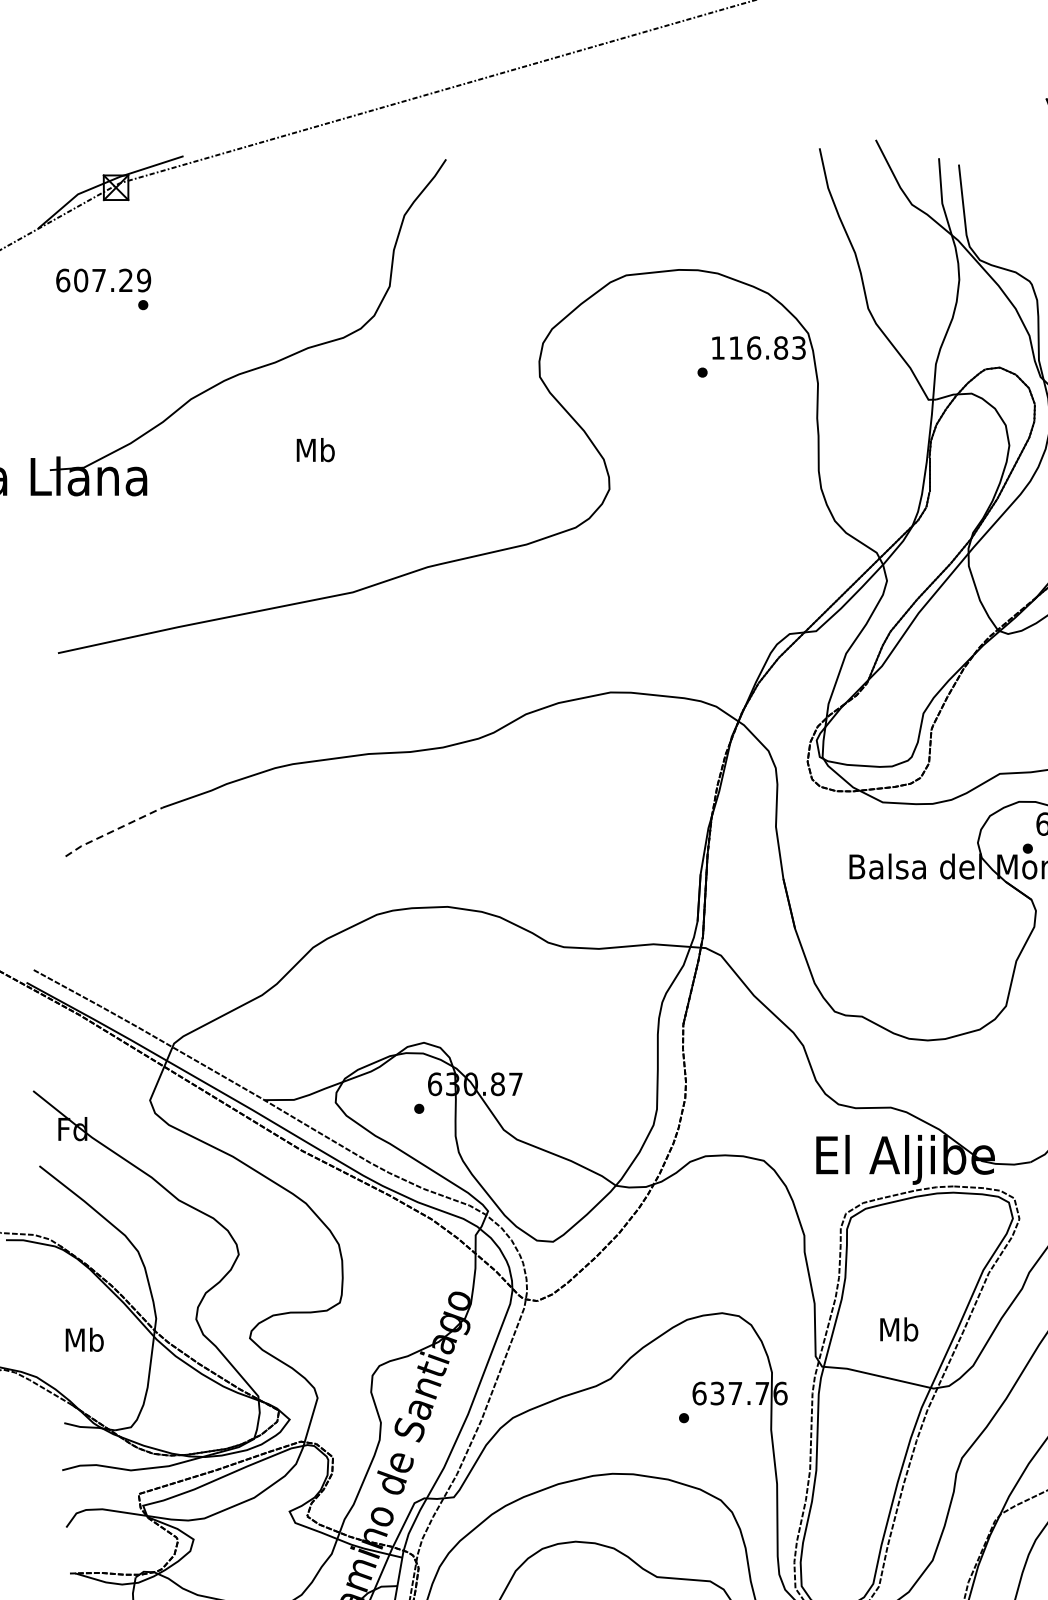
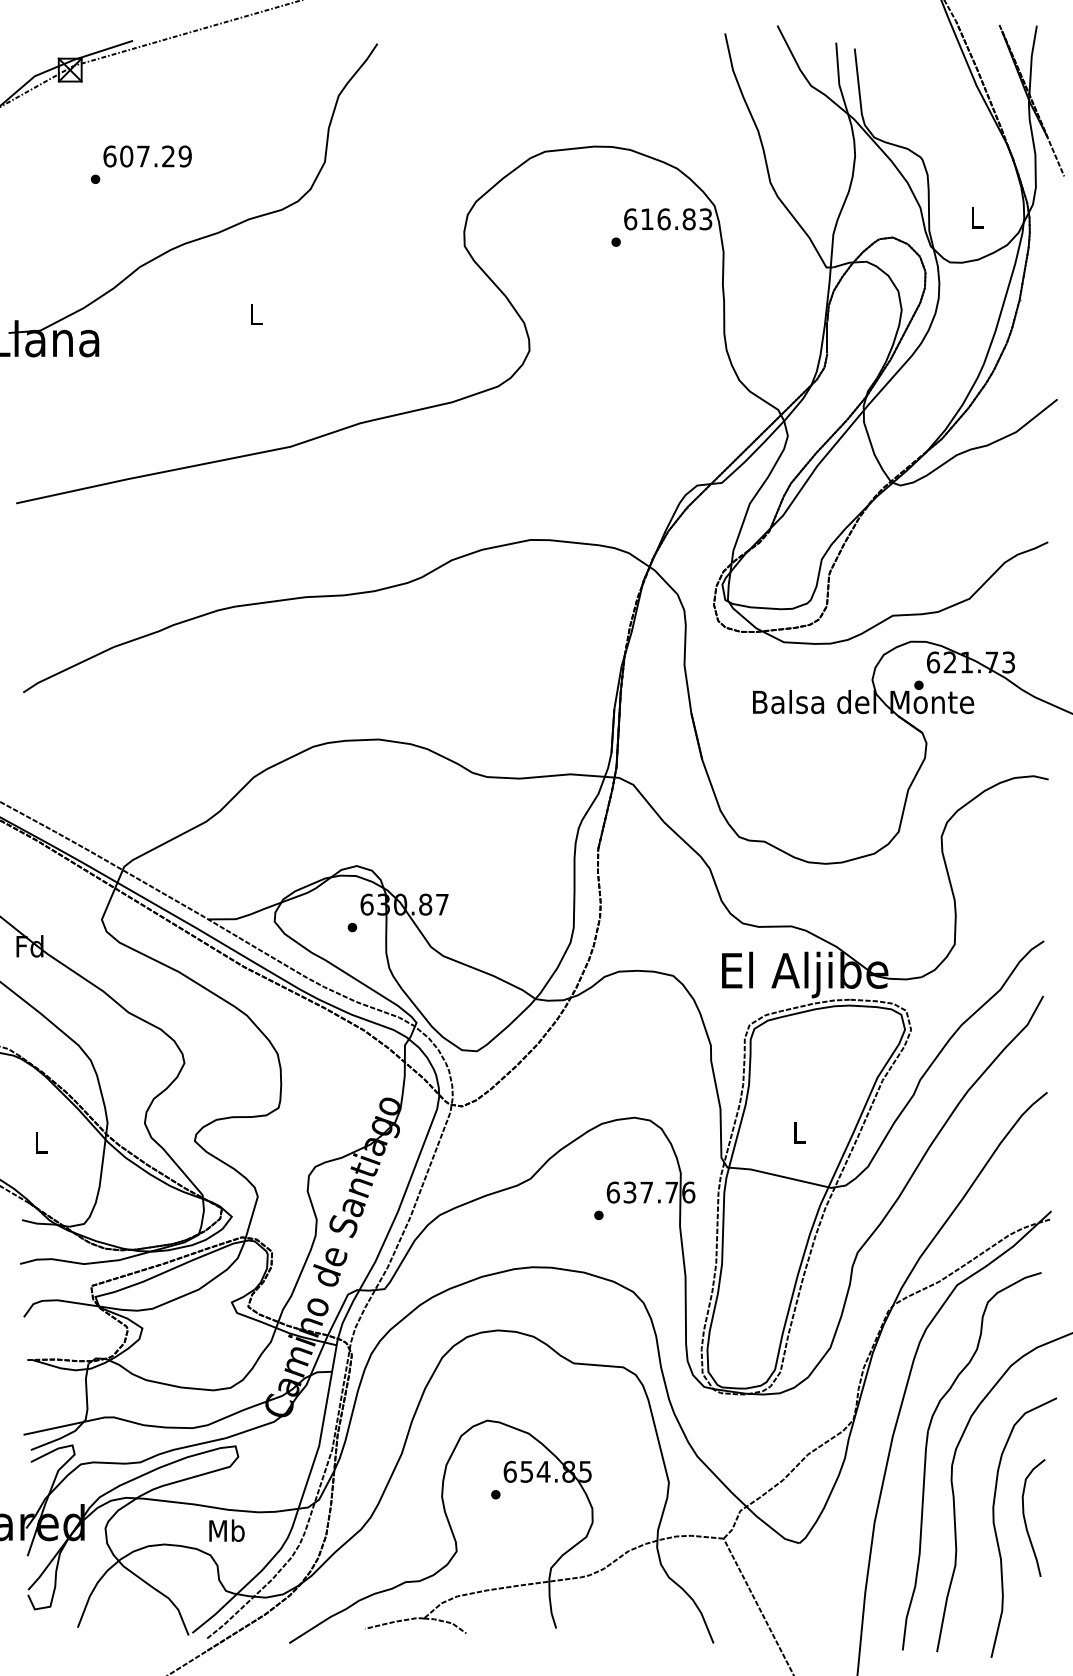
text: (103, 280) -> (147, 156), moved
text: (717, 348) -> (630, 219), 116.83 -> 616.83
text: (315, 450) -> (255, 314), Mb -> L
line: (113, 830) -> (67, 668), dashed -> solid
text: (898, 1329) -> (798, 1132), Mb -> L
text: (84, 1339) -> (40, 1142), Mb -> L

